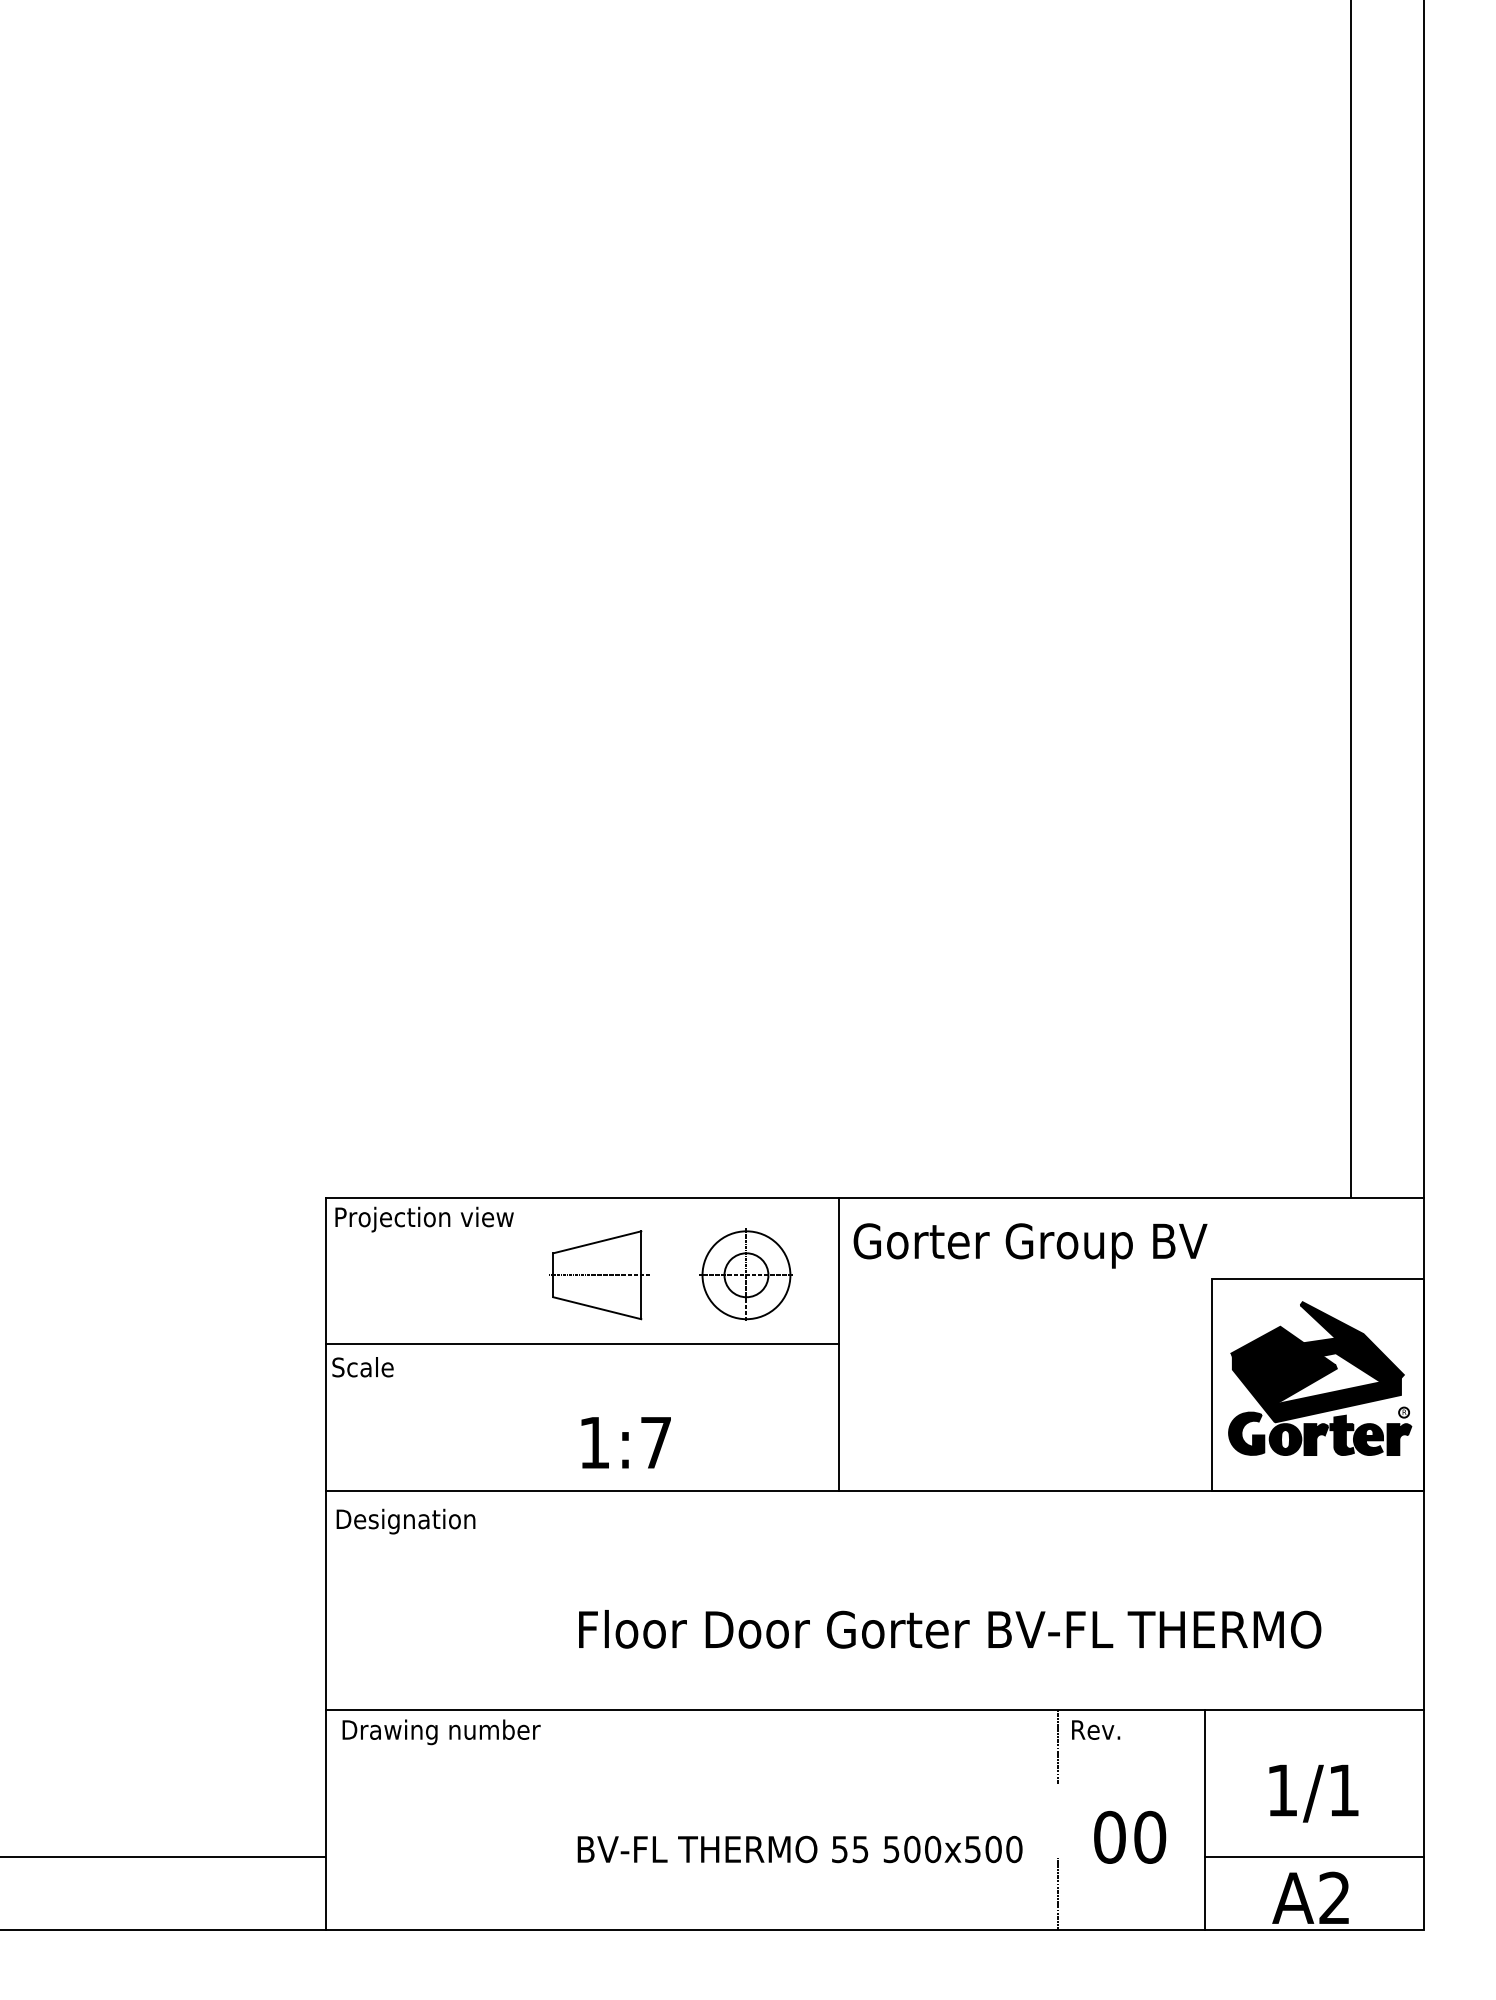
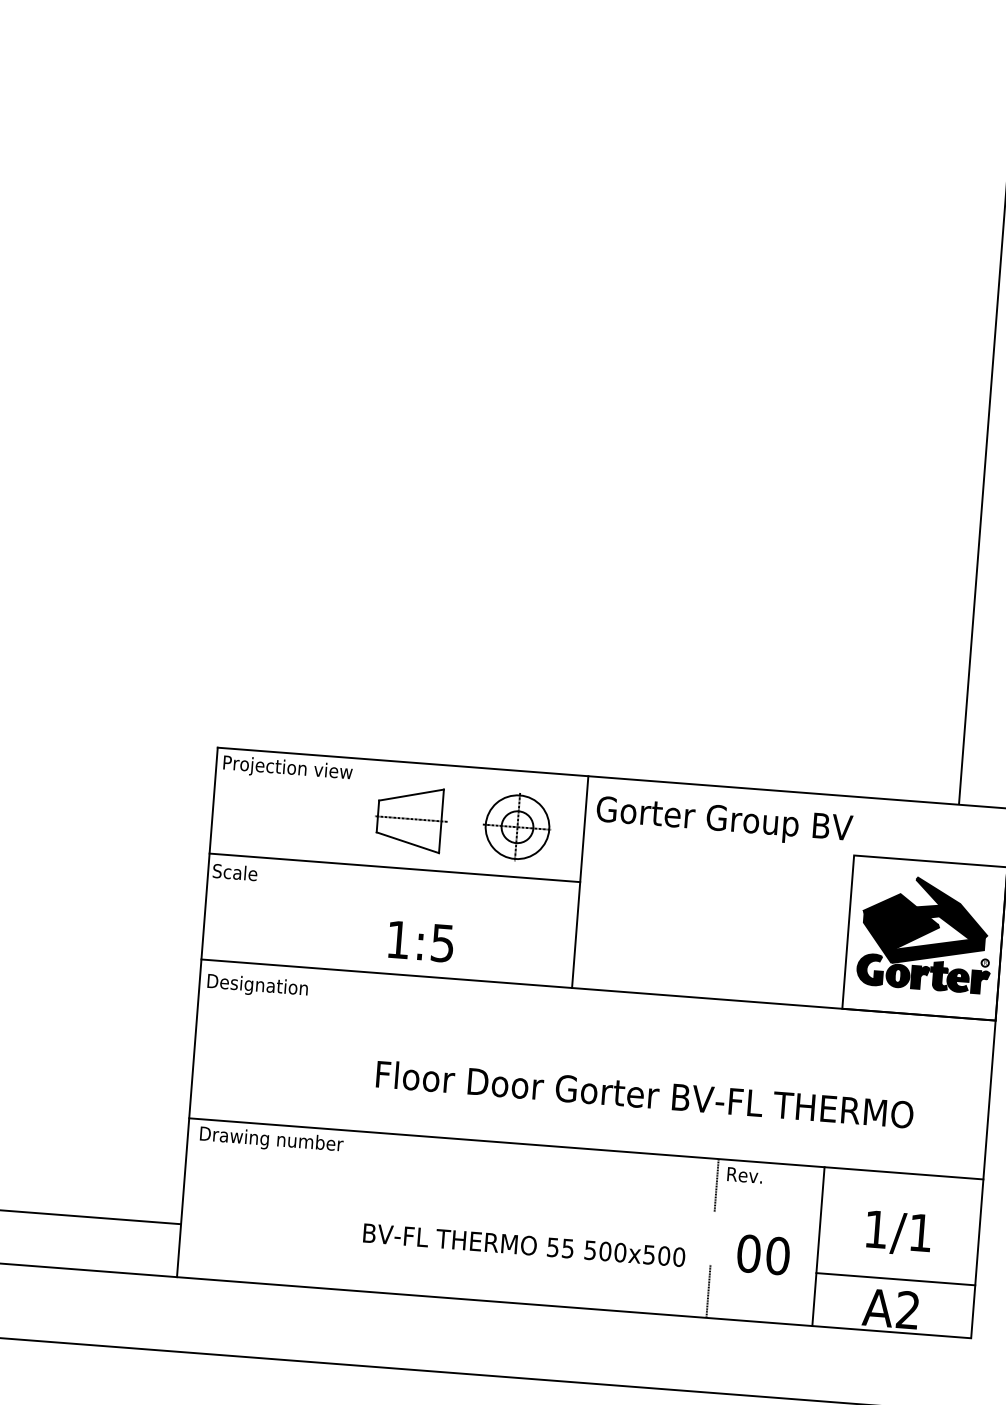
text: (655, 1443) -> (442, 943), 1:7 -> 1:5

